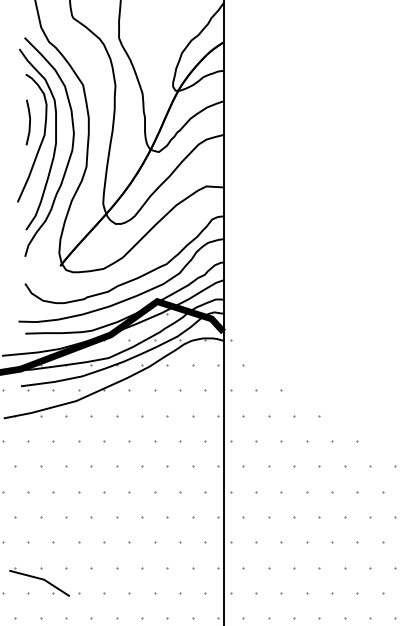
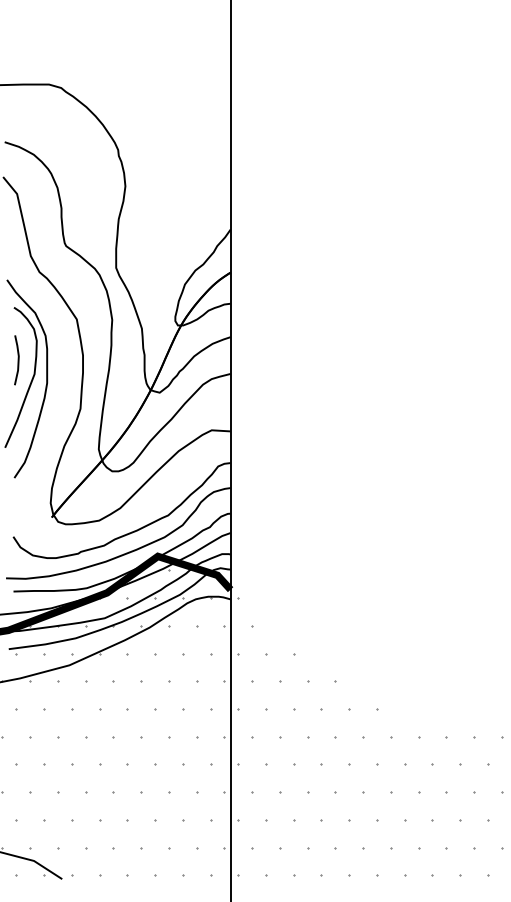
curve: (70, 153) -> (62, 394), removed

